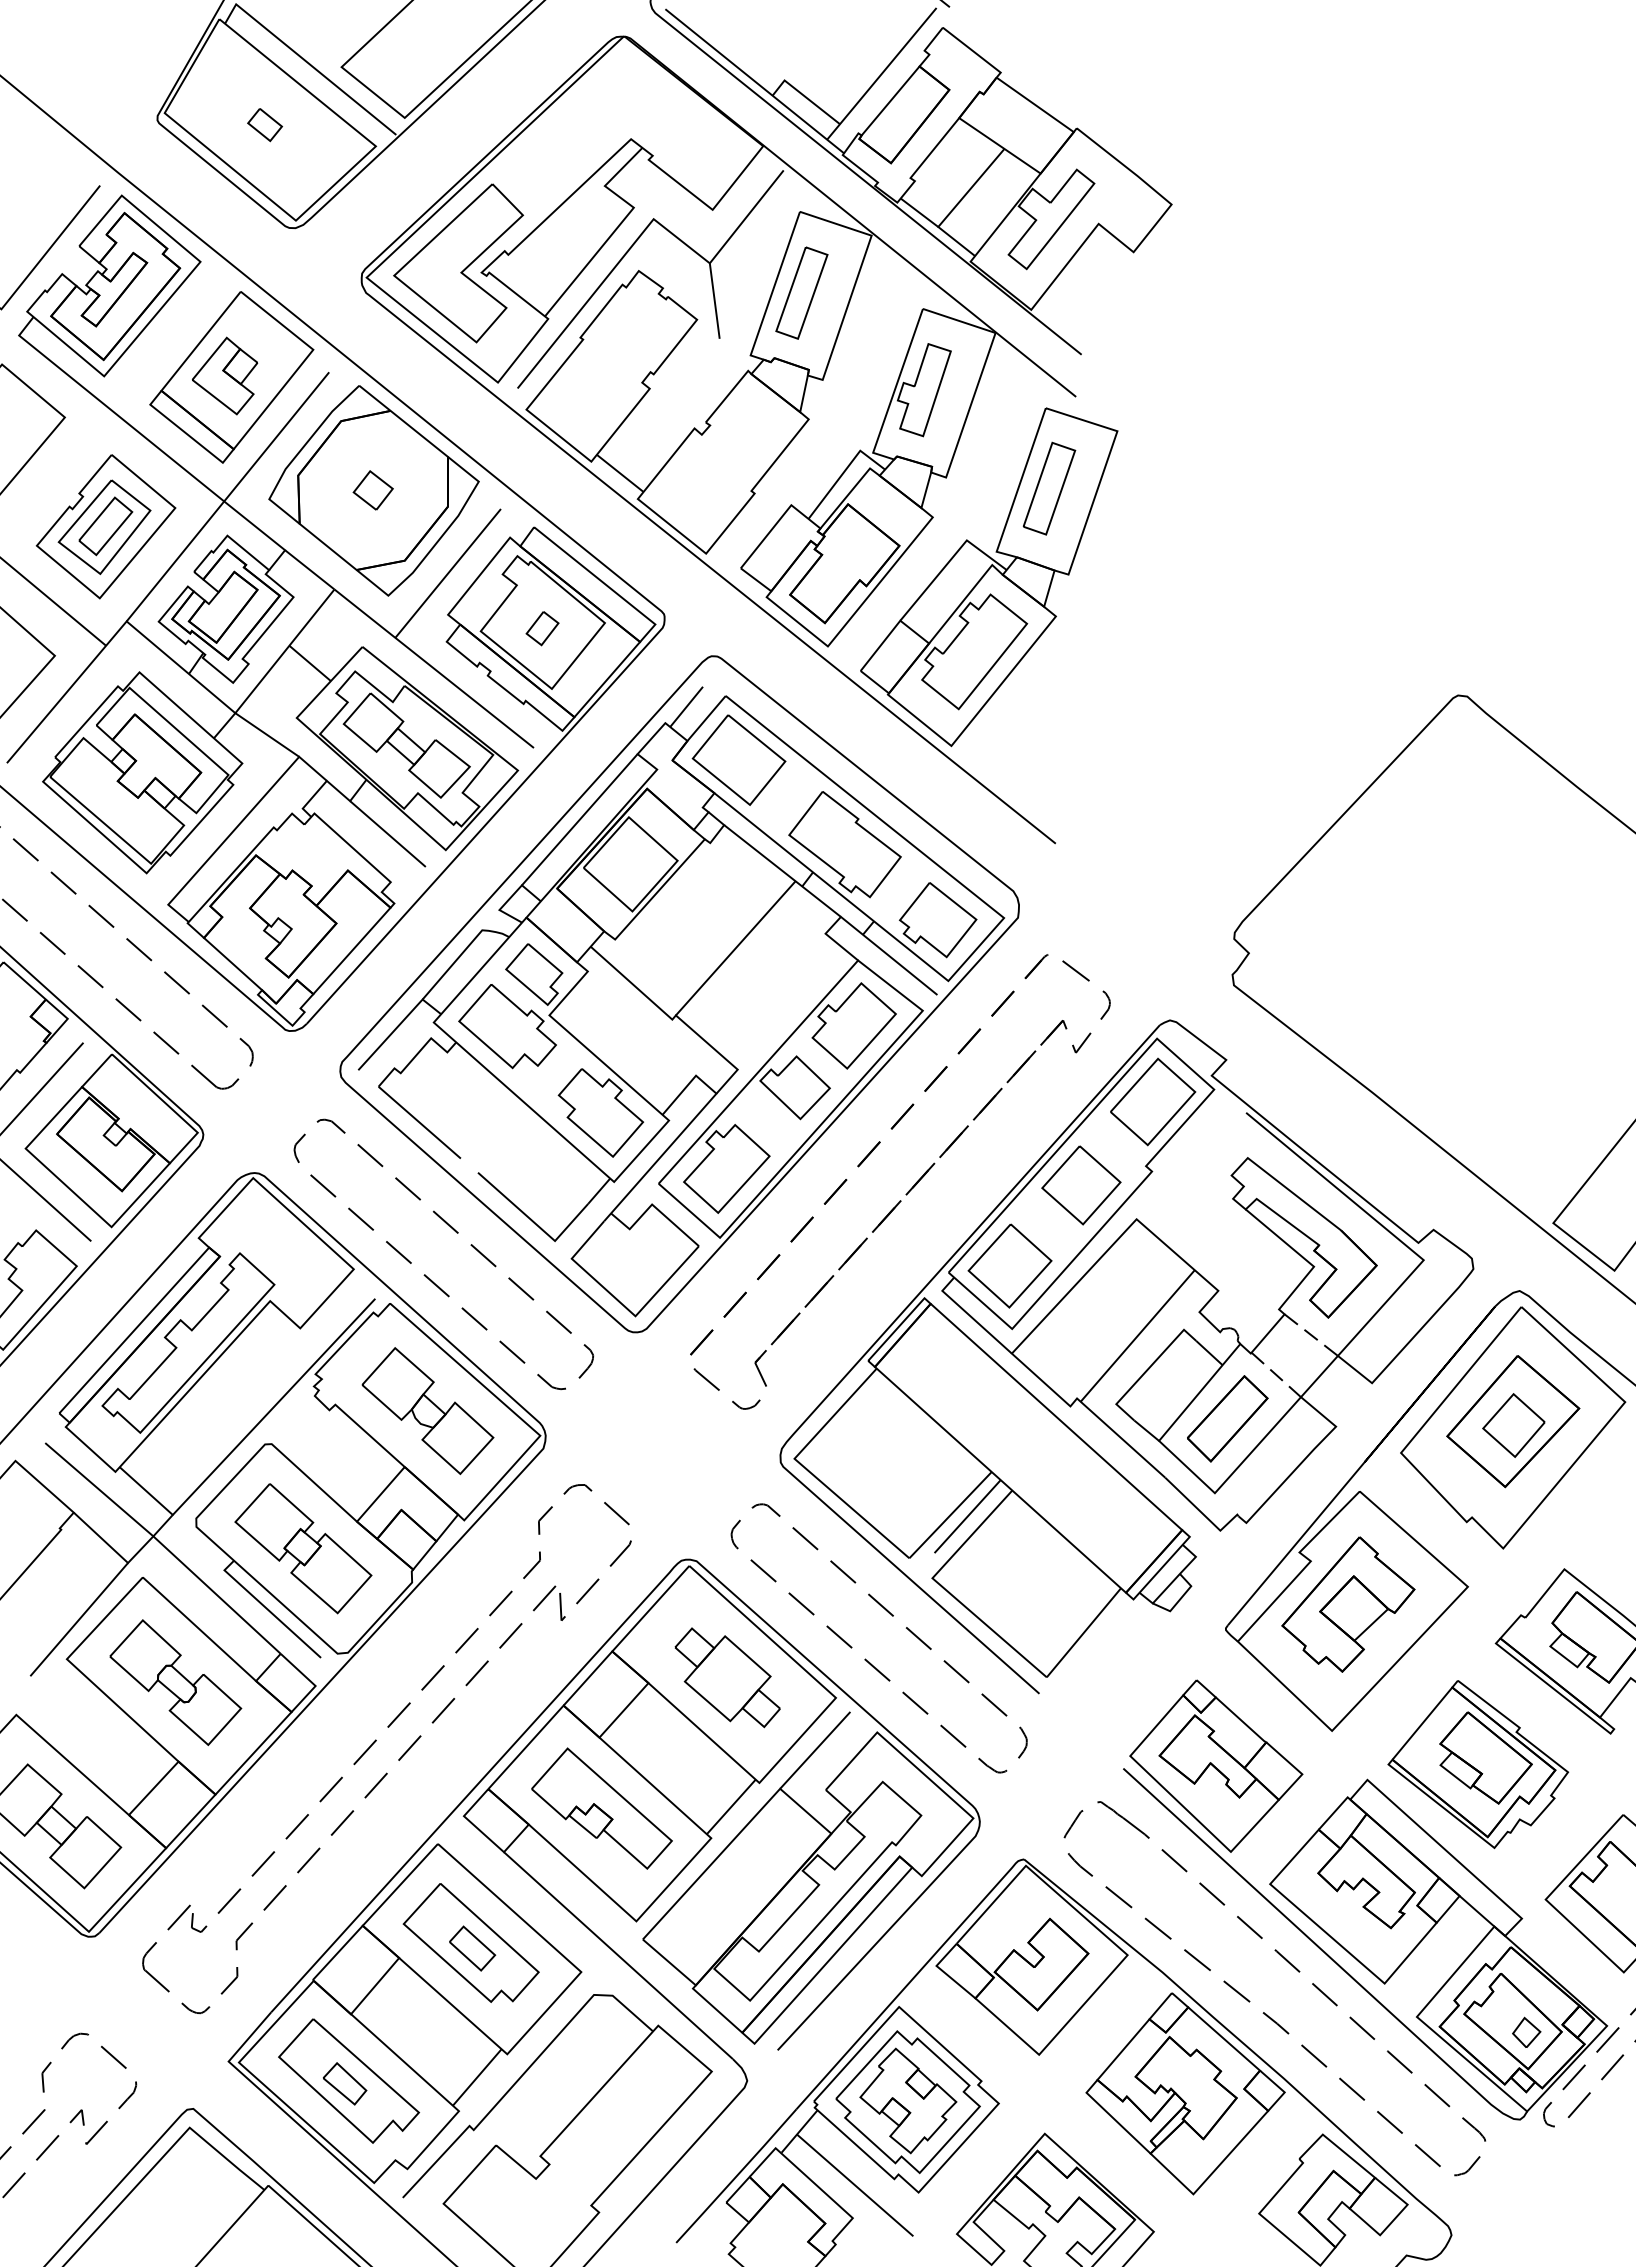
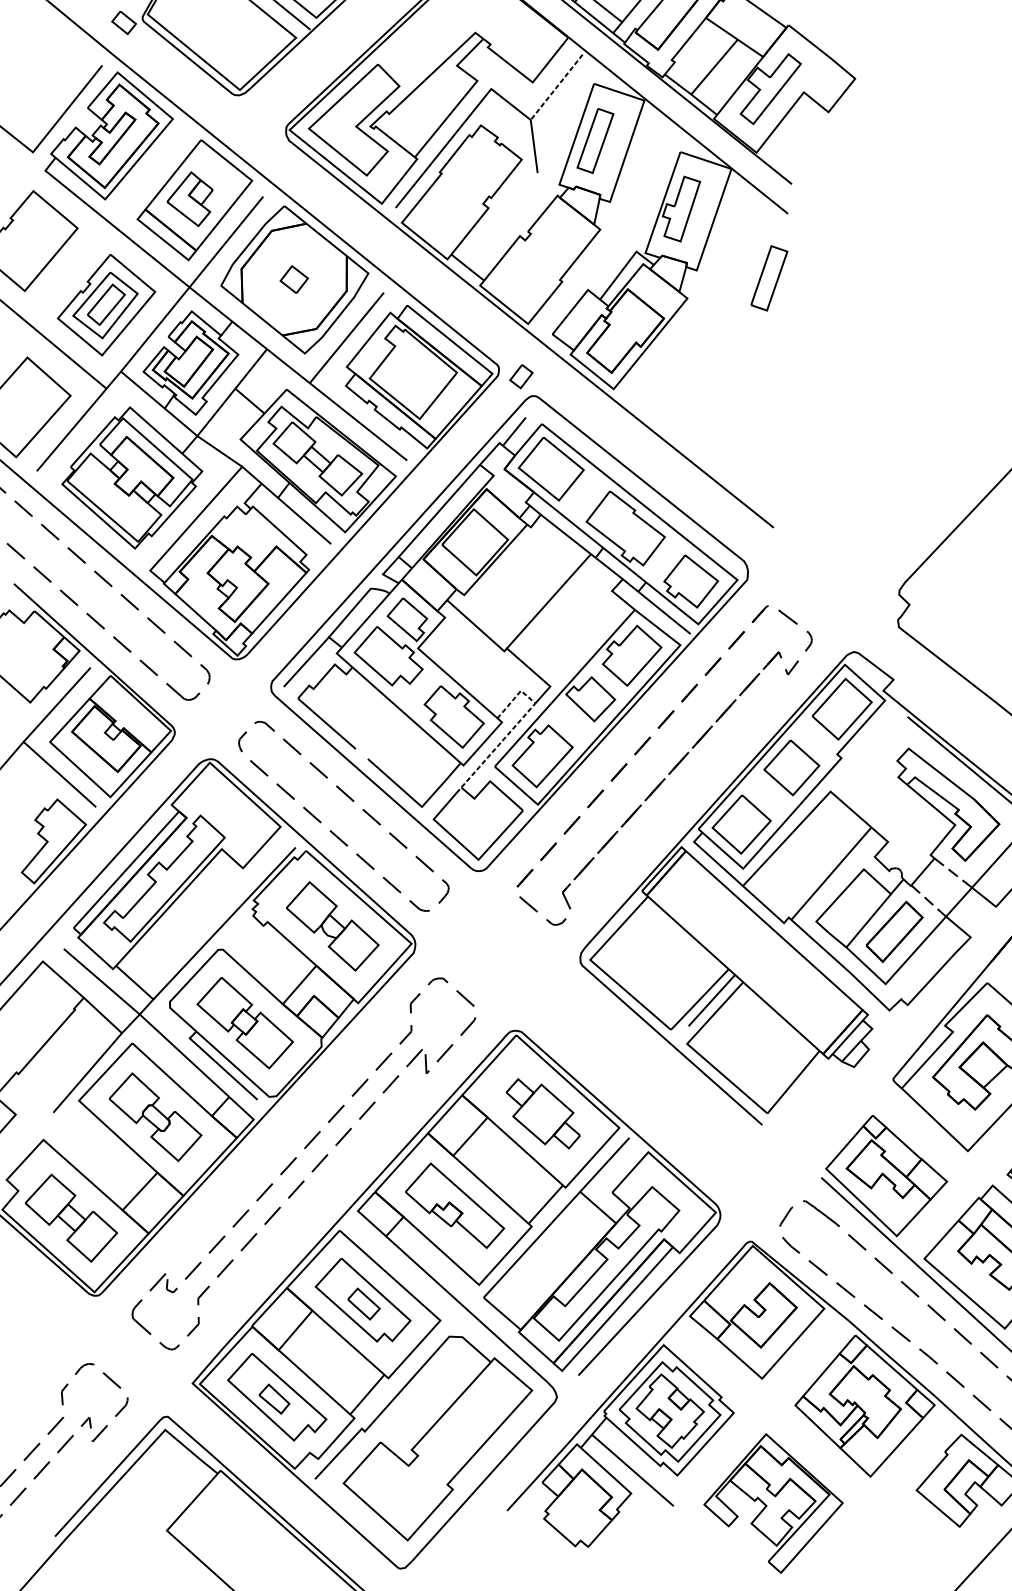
part: (265, 125) -> (124, 23), moved
line: (746, 217) -> (556, 87), solid -> dashed
part: (989, 577) -> (727, 340), removed
part: (542, 628) -> (521, 376), moved
line: (687, 1126) -> (515, 726), solid -> dashed
part: (865, 1658) -> (640, 1100), removed

